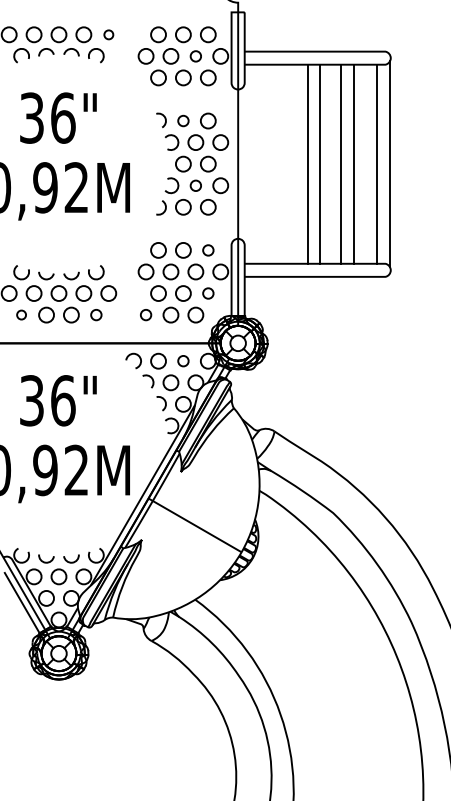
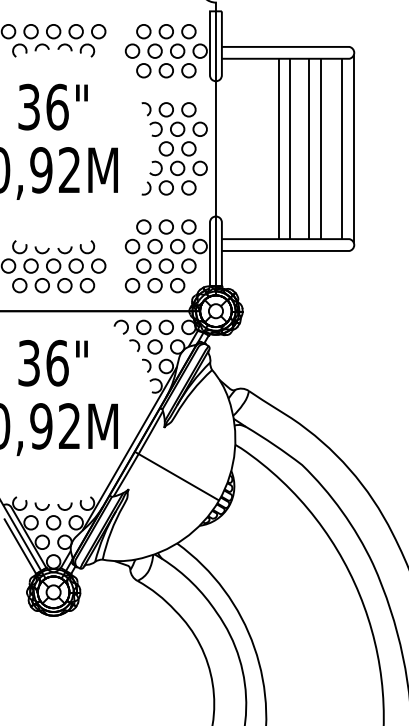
circle: (108, 34) -> (98, 31), size x1.67
circle: (195, 56) -> (177, 51), size x1.43
circle: (183, 120) -> (166, 109), size x1.43
circle: (195, 185) -> (177, 168), size x1.43
circle: (208, 250) -> (189, 227), size x1.43
circle: (208, 293) -> (189, 266), size x1.43
circle: (21, 314) -> (19, 285), size x1.67
circle: (96, 314) -> (87, 285), size x1.43
circle: (145, 314) -> (132, 285), size x1.43
circle: (183, 360) -> (166, 326), size x1.43

